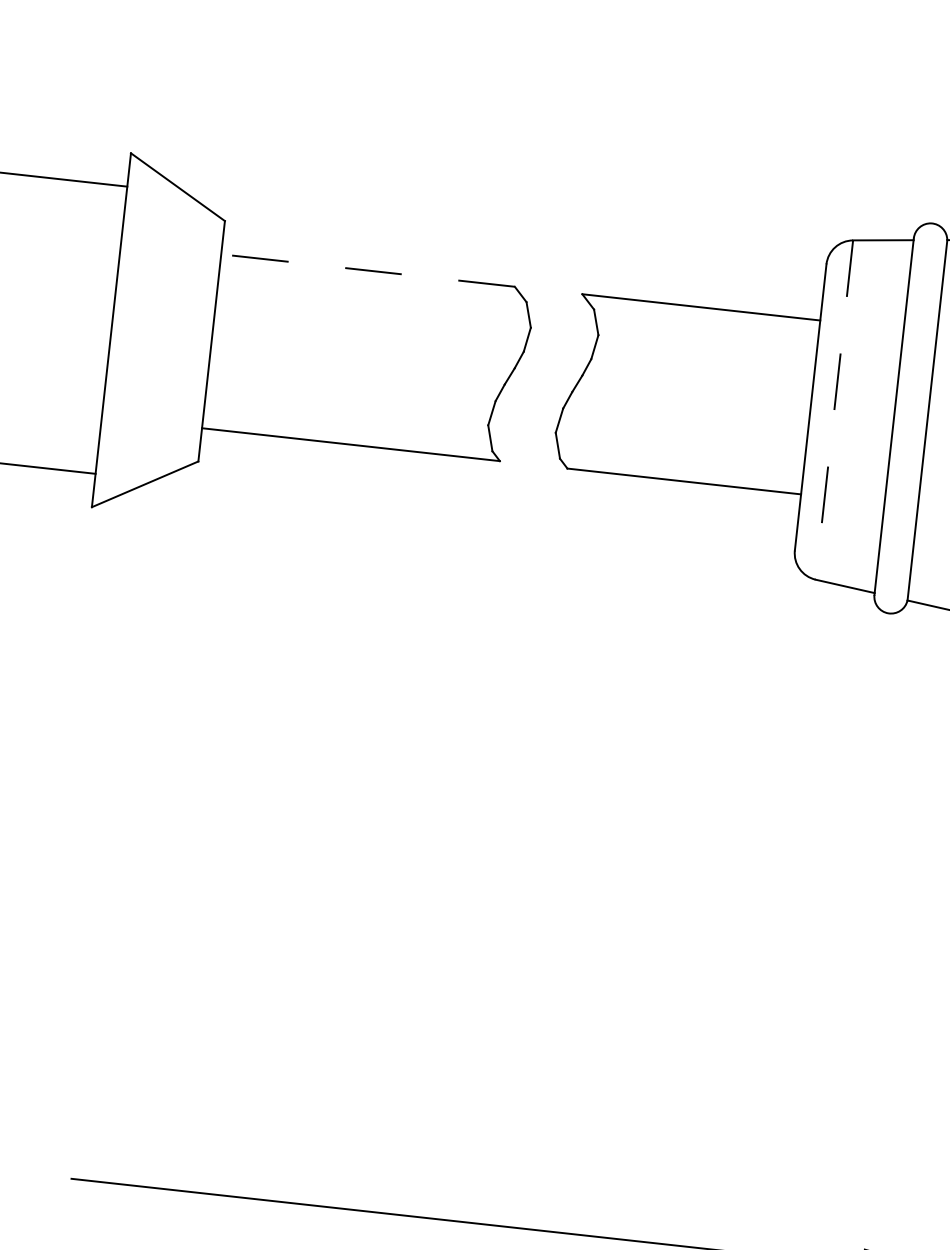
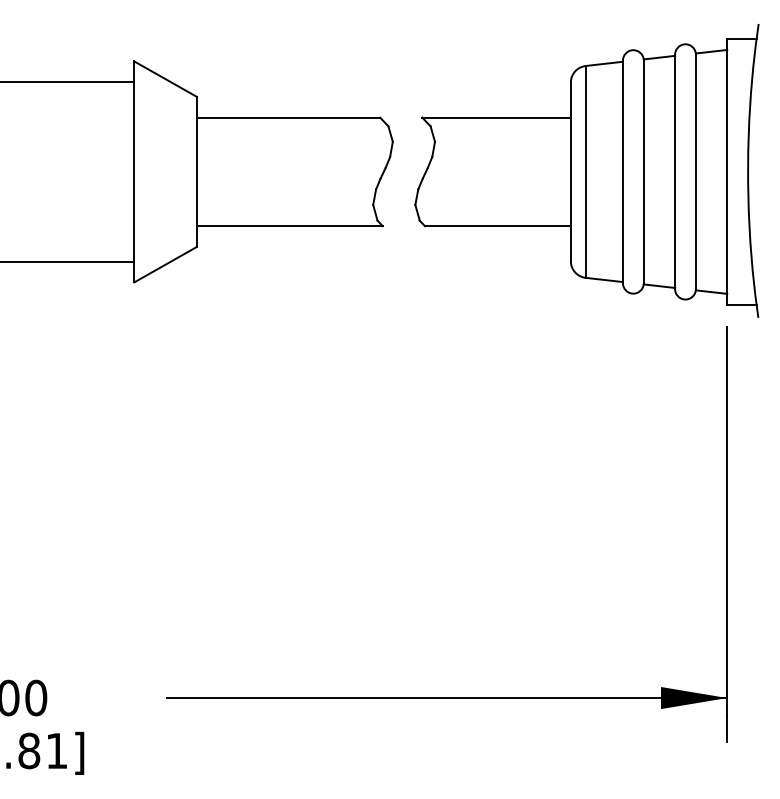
line: (368, 270) -> (288, 117), dashed -> solid
line: (834, 409) -> (585, 171), dashed -> solid

